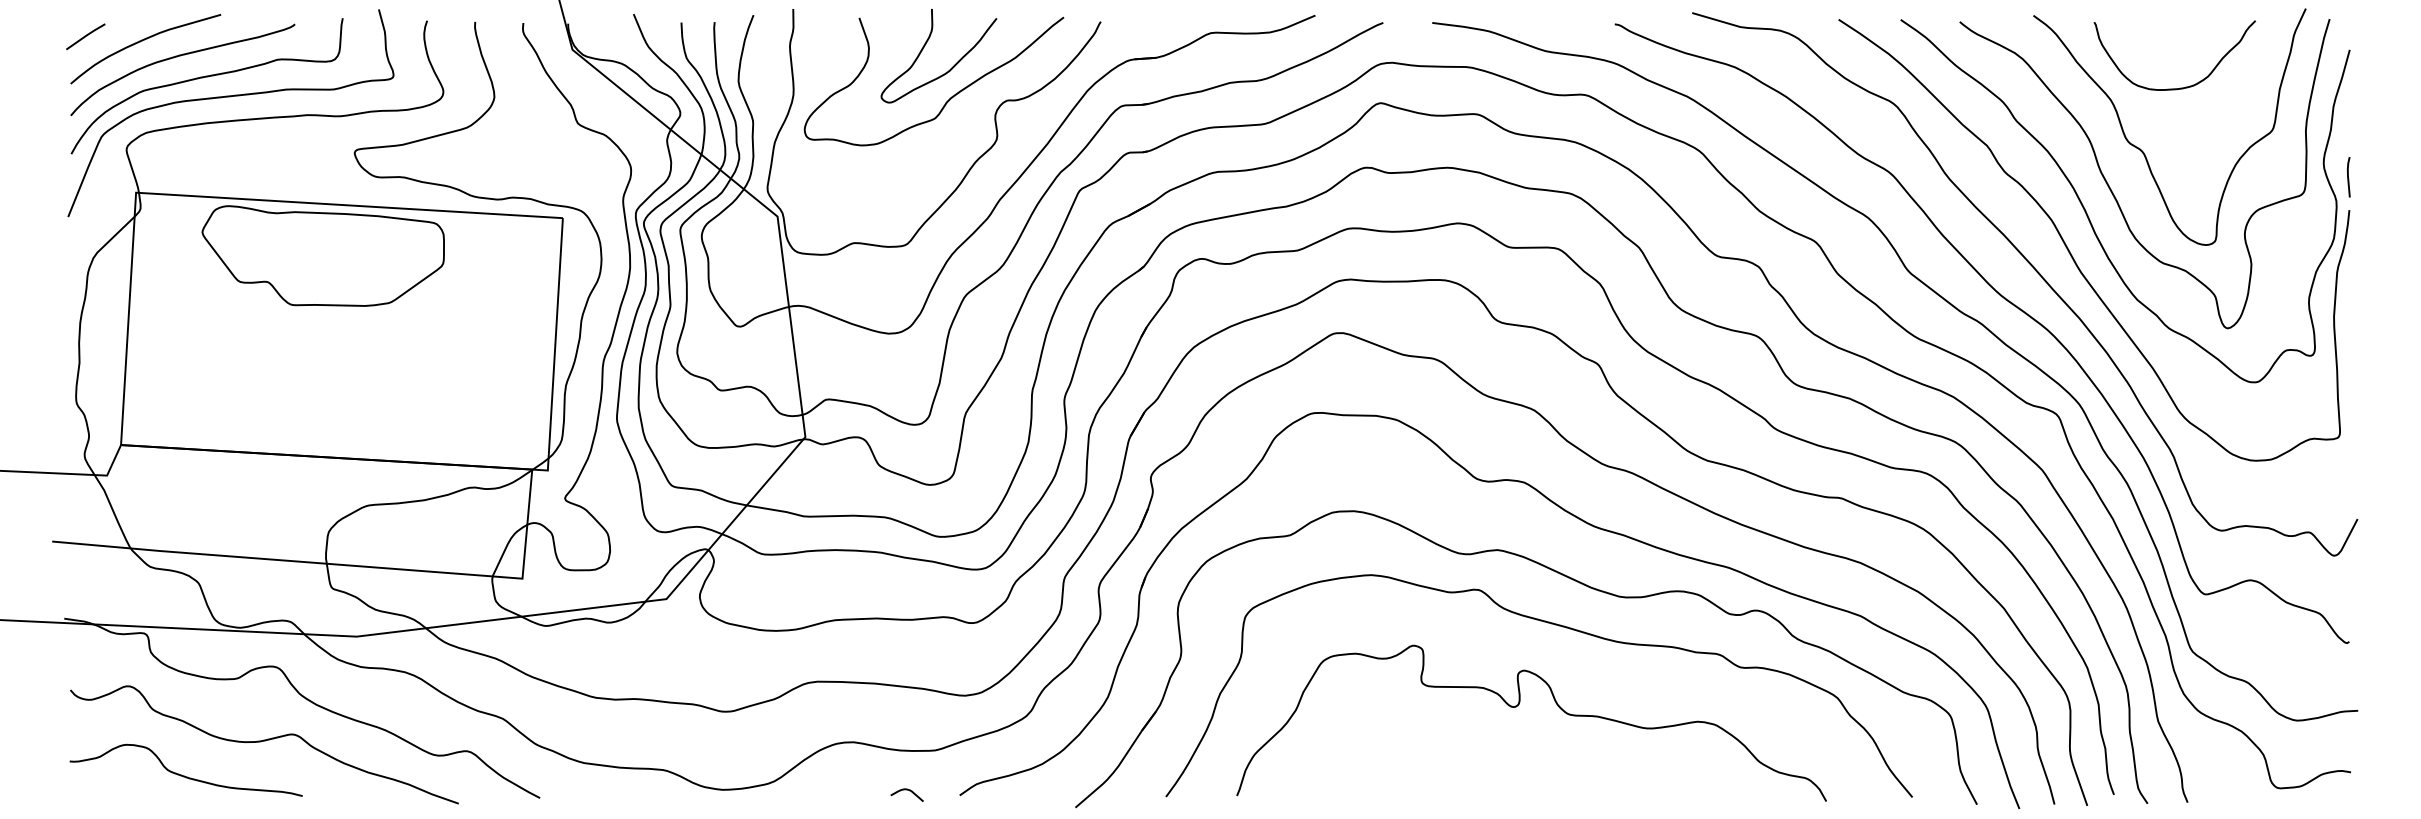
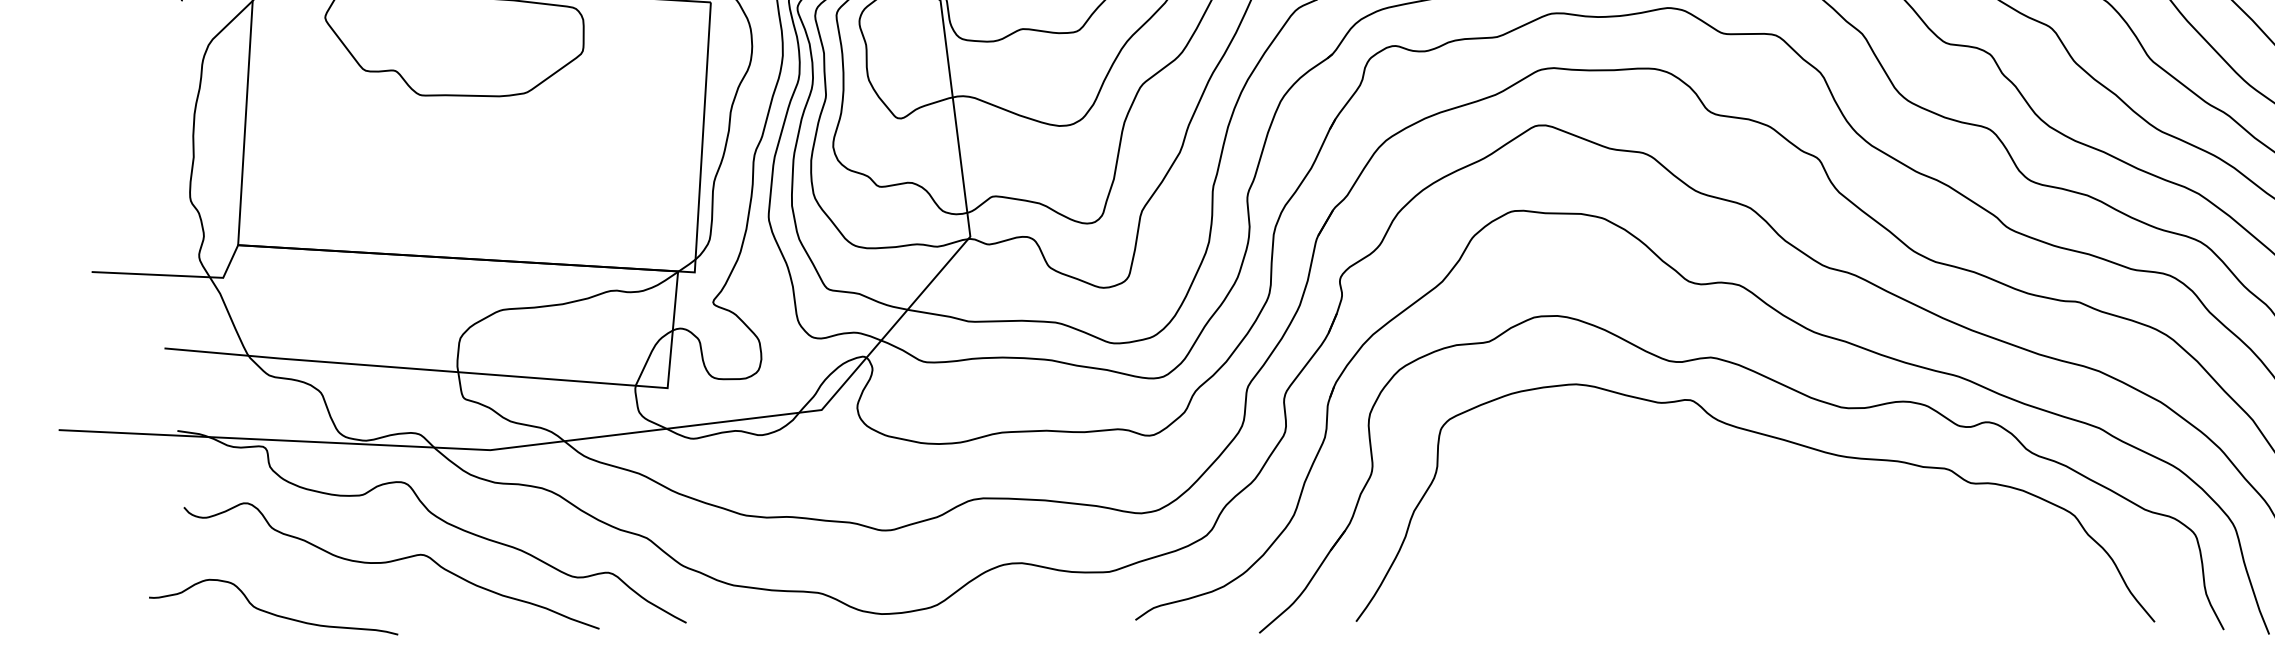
curve: (1516, 707) -> (1731, 525), removed
curve: (184, 775) -> (271, 612), moved
curve: (906, 790) -> (1078, 614), removed

